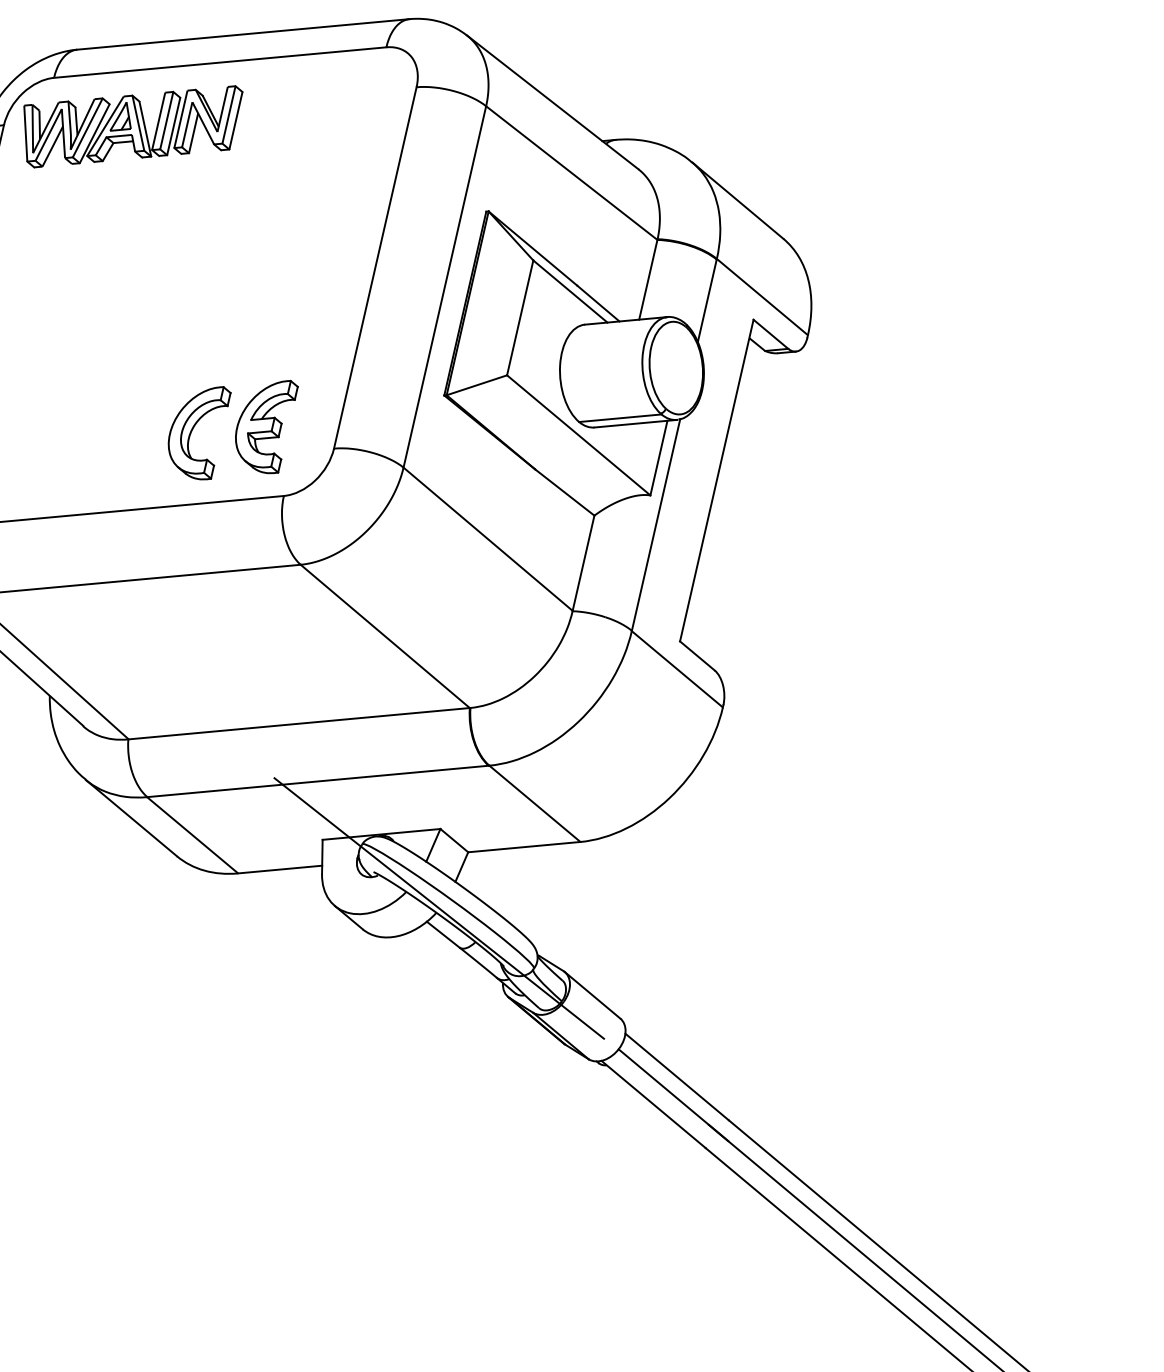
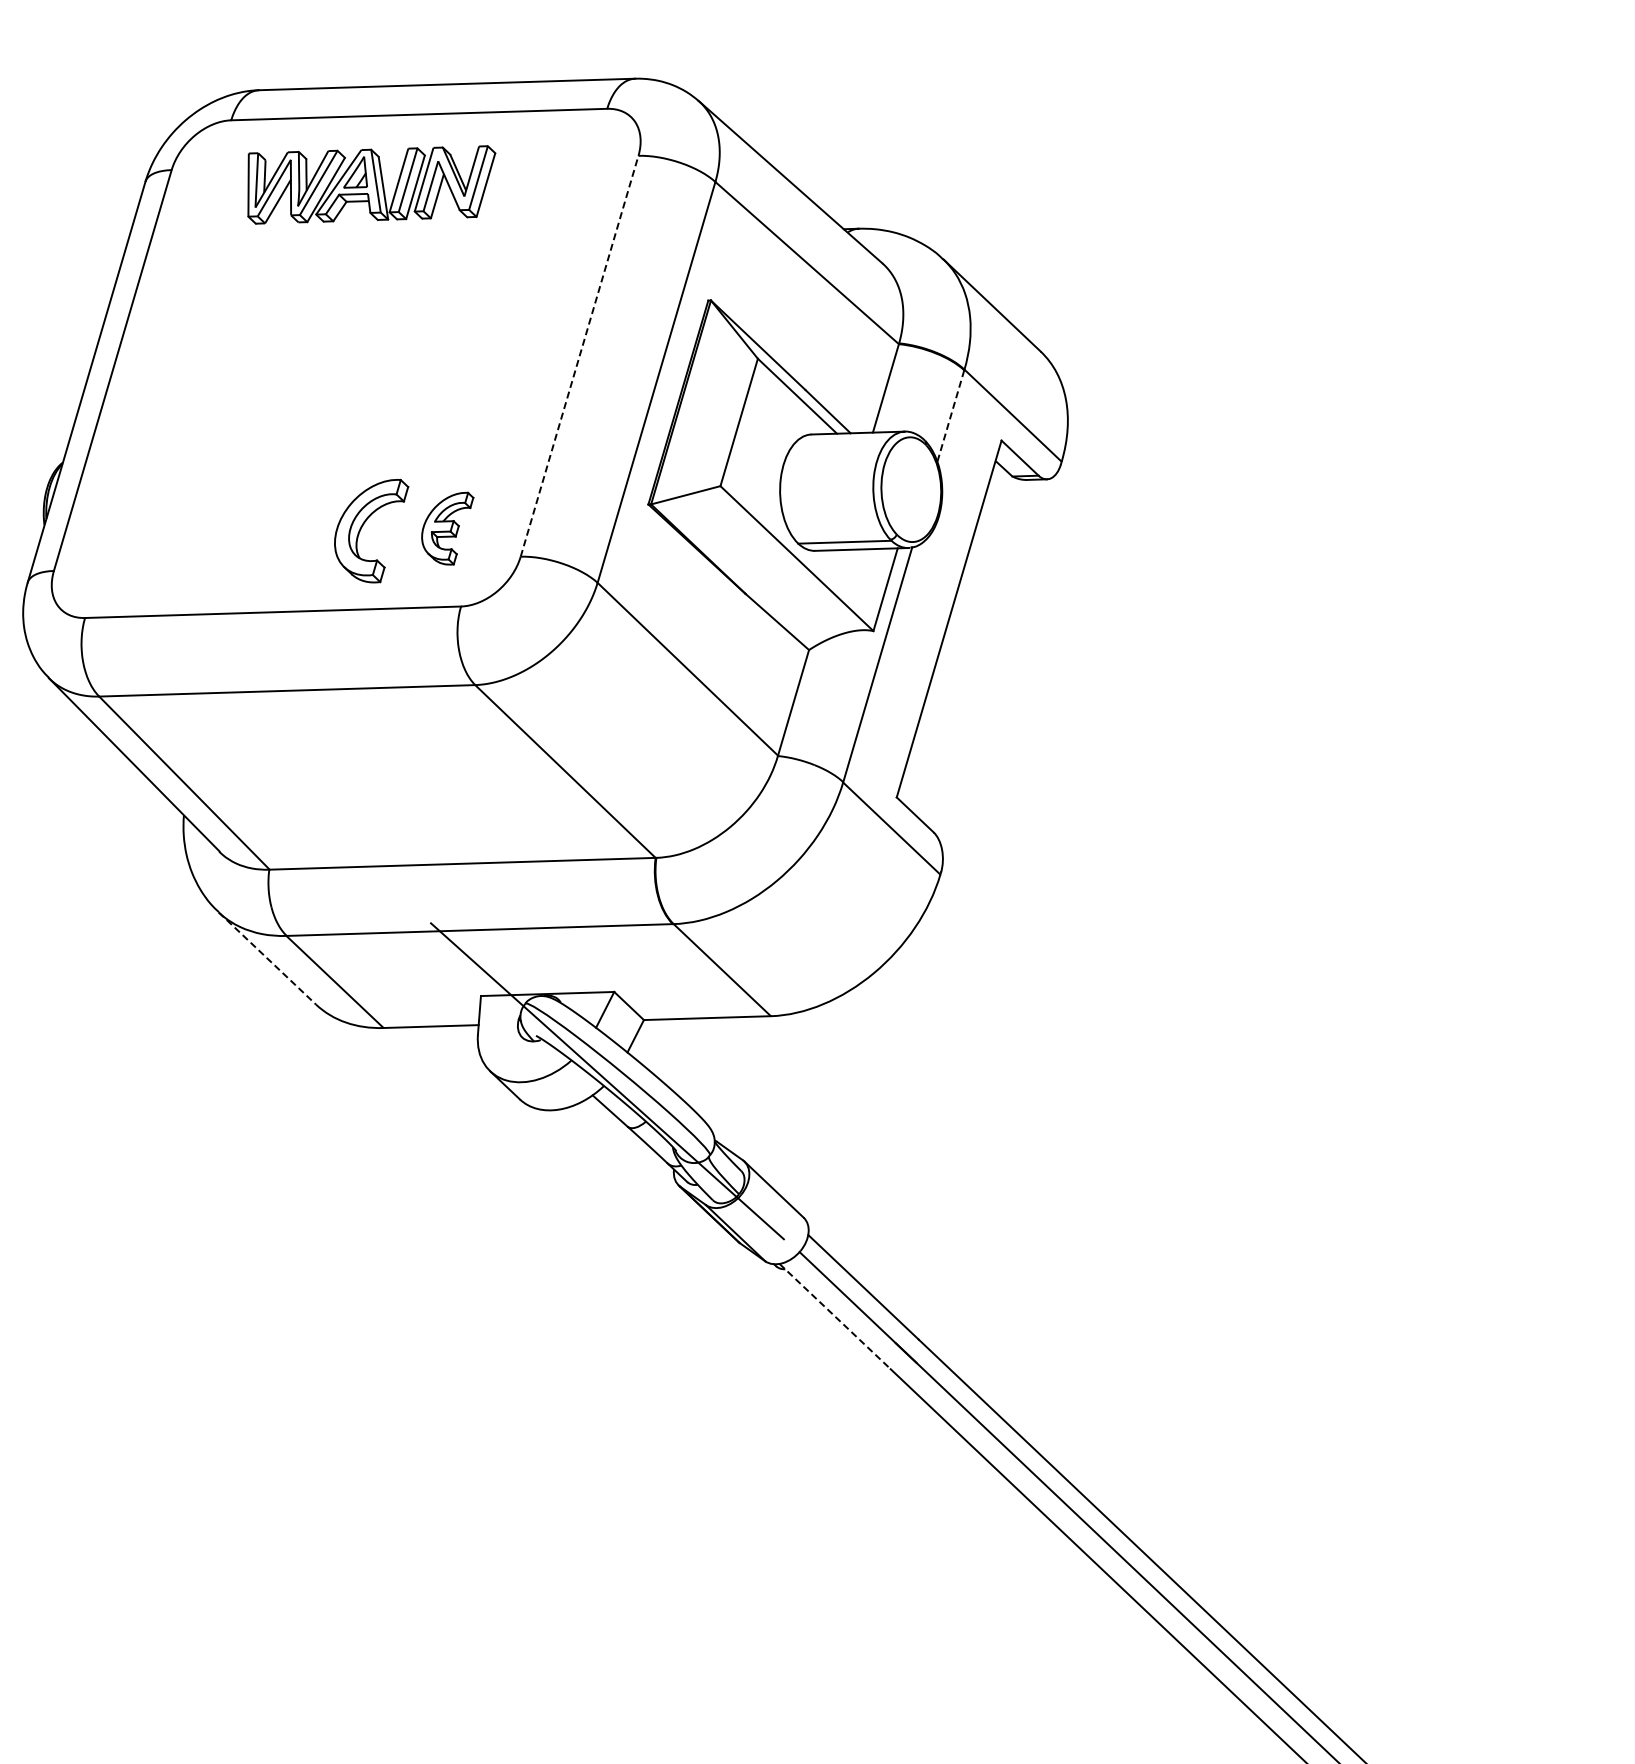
part: (134, 126) -> (371, 184), moved
line: (375, 268) -> (579, 356), solid -> dashed
line: (707, 301) -> (950, 416), solid -> dashed
part: (267, 427) -> (447, 528), size x0.7
line: (131, 818) -> (267, 958), solid -> dashed
line: (653, 1104) -> (835, 1316), solid -> dashed

